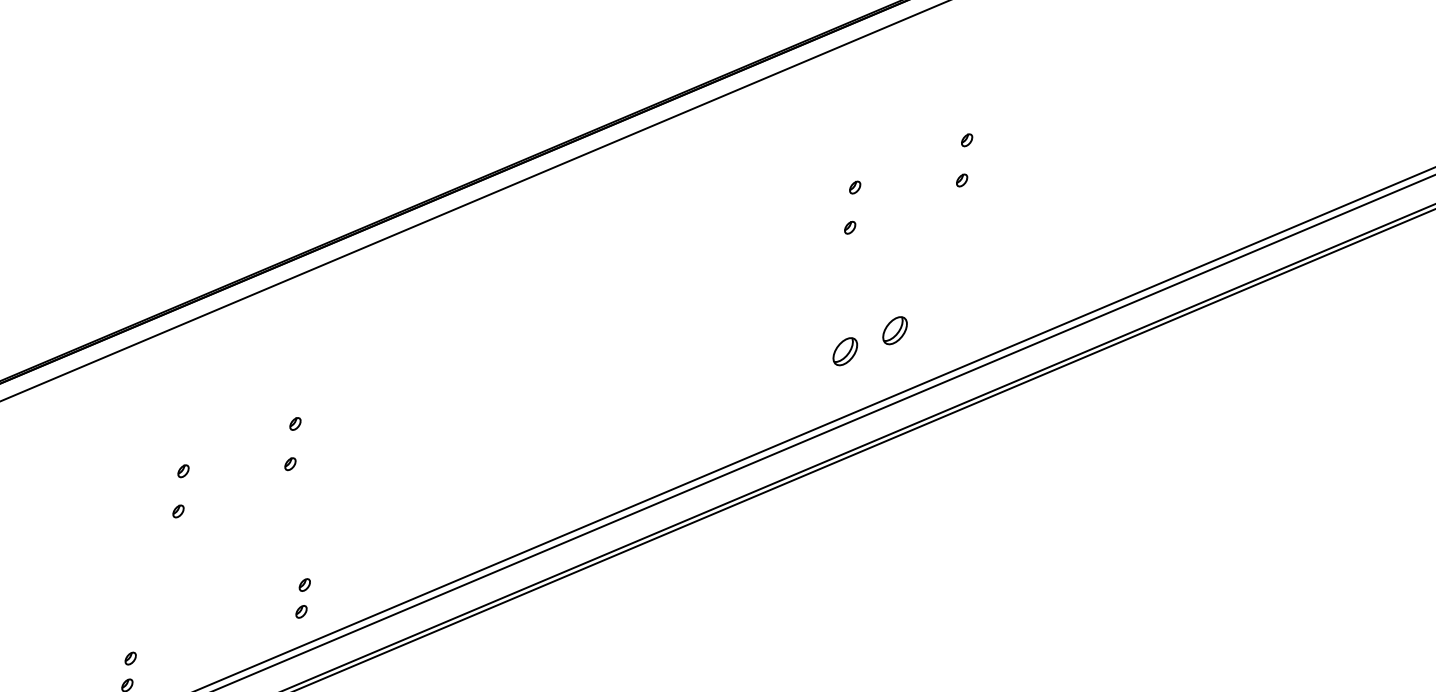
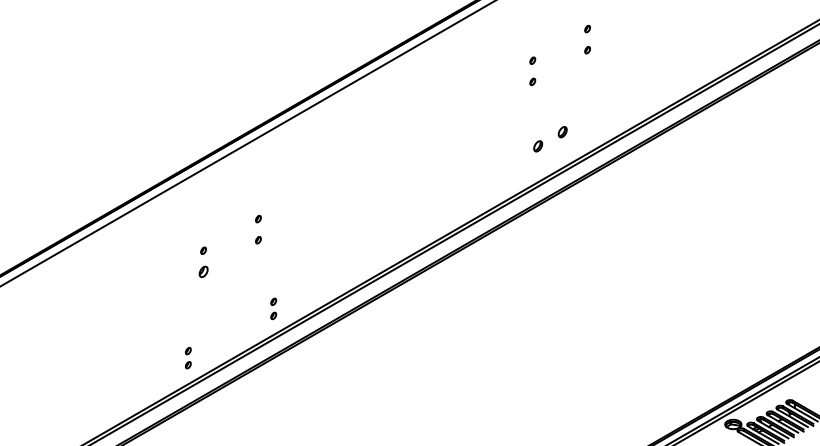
part: (894, 329) -> (562, 131), size x0.7
part: (843, 351) -> (537, 146), size x0.7
part: (178, 510) -> (203, 271), size x1.6

